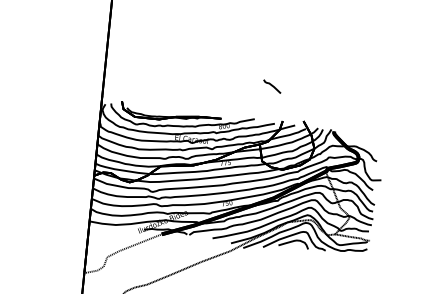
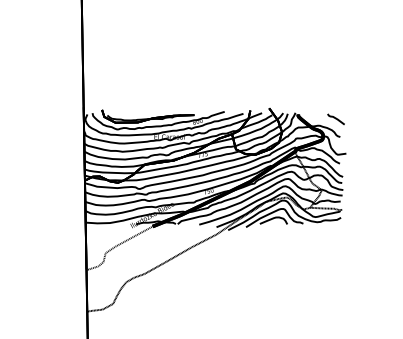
curve: (271, 86) -> (335, 119), moved

